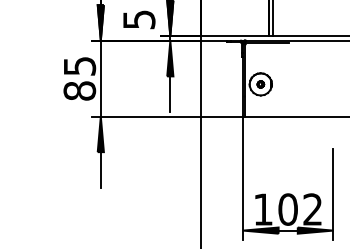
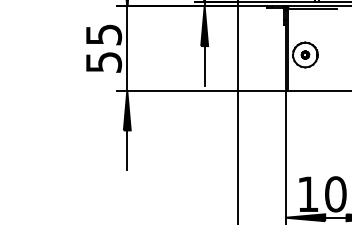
text: (79, 90) -> (103, 61), 85 -> 55

